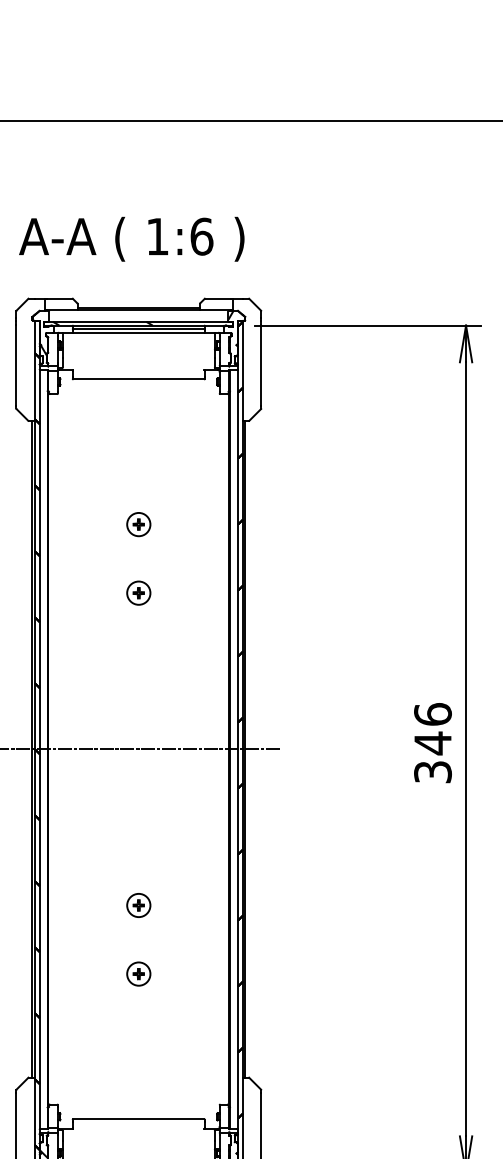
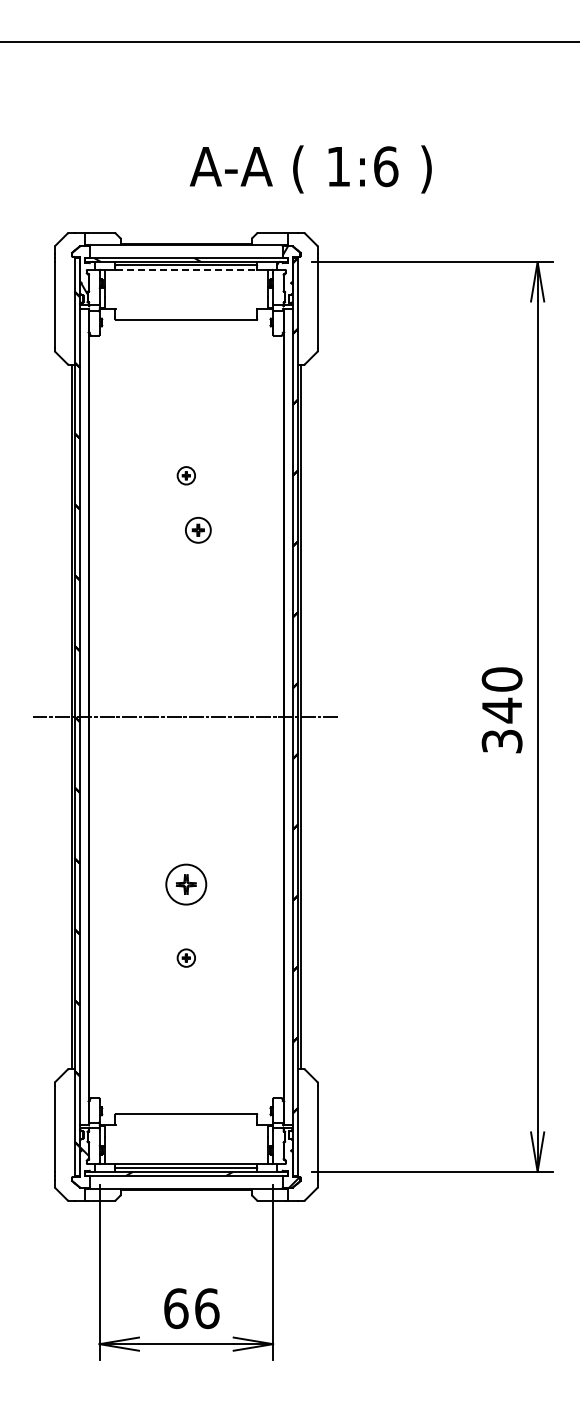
text: (131, 239) -> (310, 169), moved
line: (138, 332) -> (186, 269), solid -> dashed
part: (138, 524) -> (186, 475), size x0.7
part: (138, 593) -> (198, 530), moved
text: (432, 714) -> (501, 679), 346 -> 340
part: (138, 905) -> (186, 884), size x1.6
part: (138, 973) -> (186, 957), size x0.7

